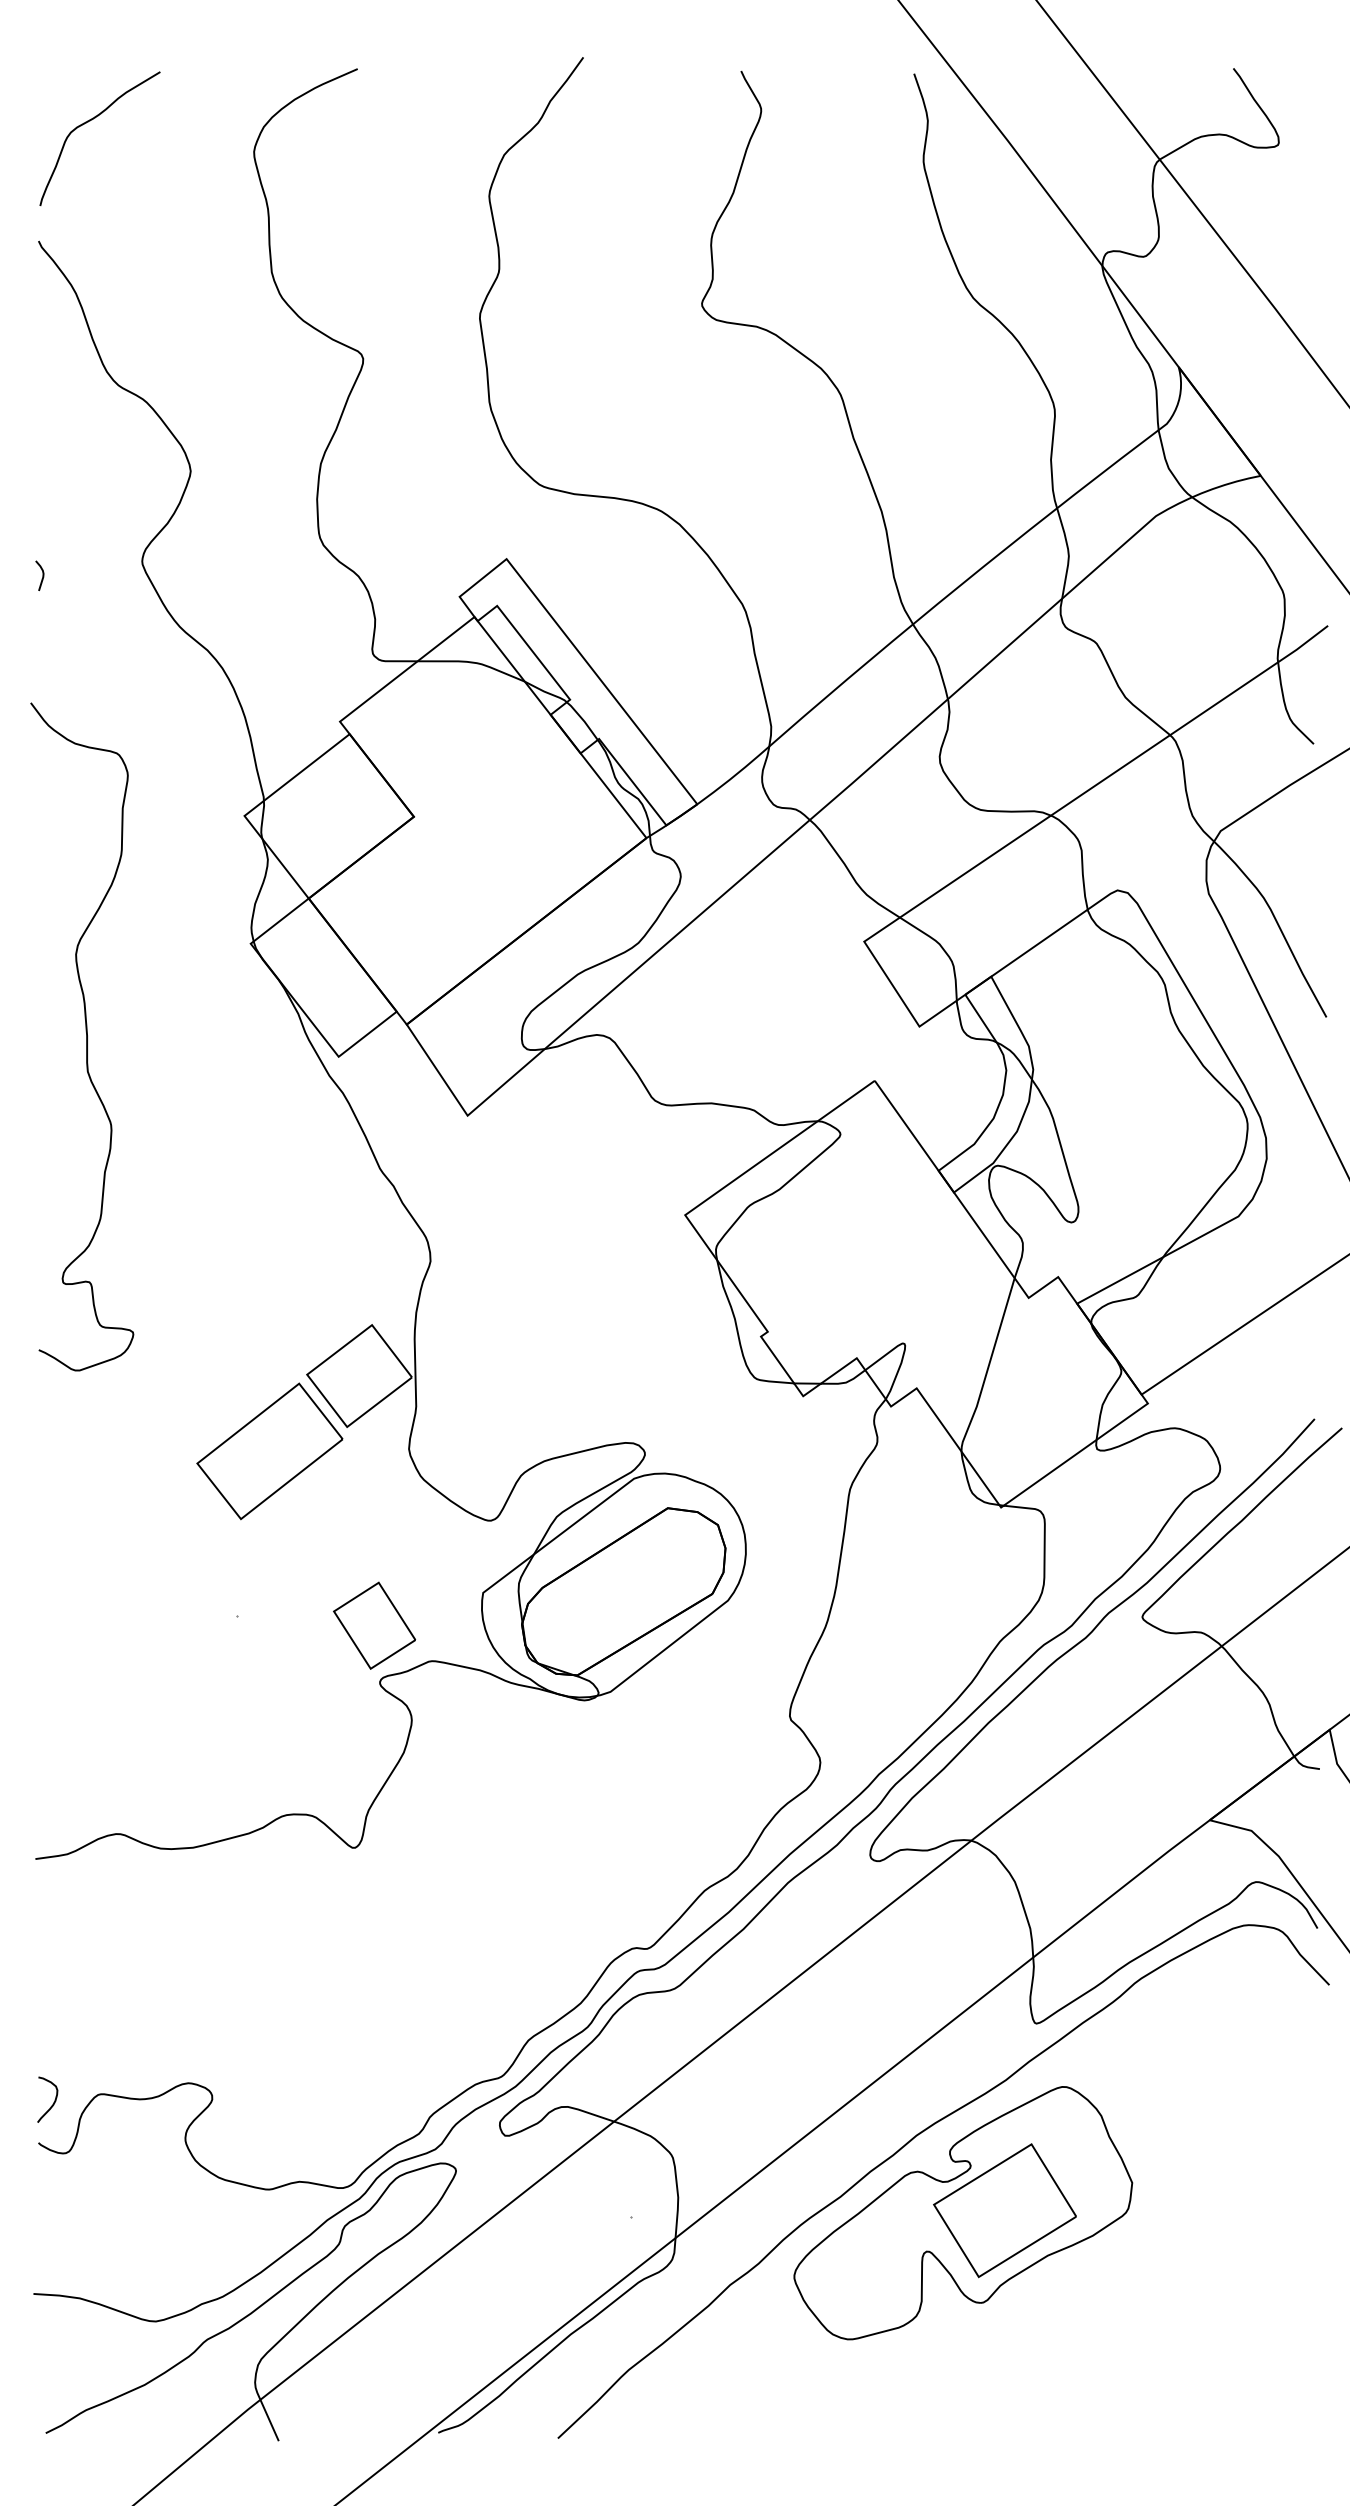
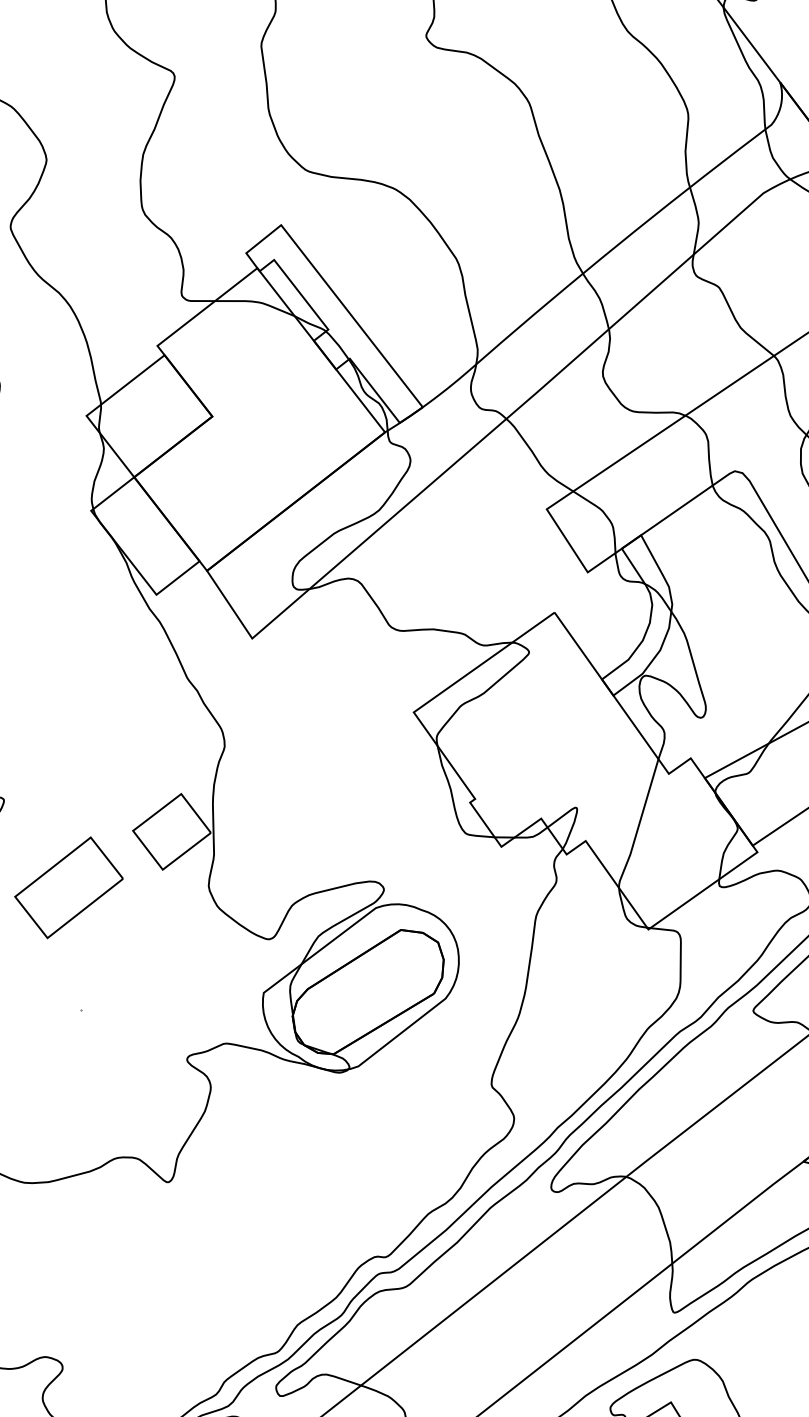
part: (269, 1451) -> (68, 887), moved
part: (374, 1625) -> (183, 1017), removed

